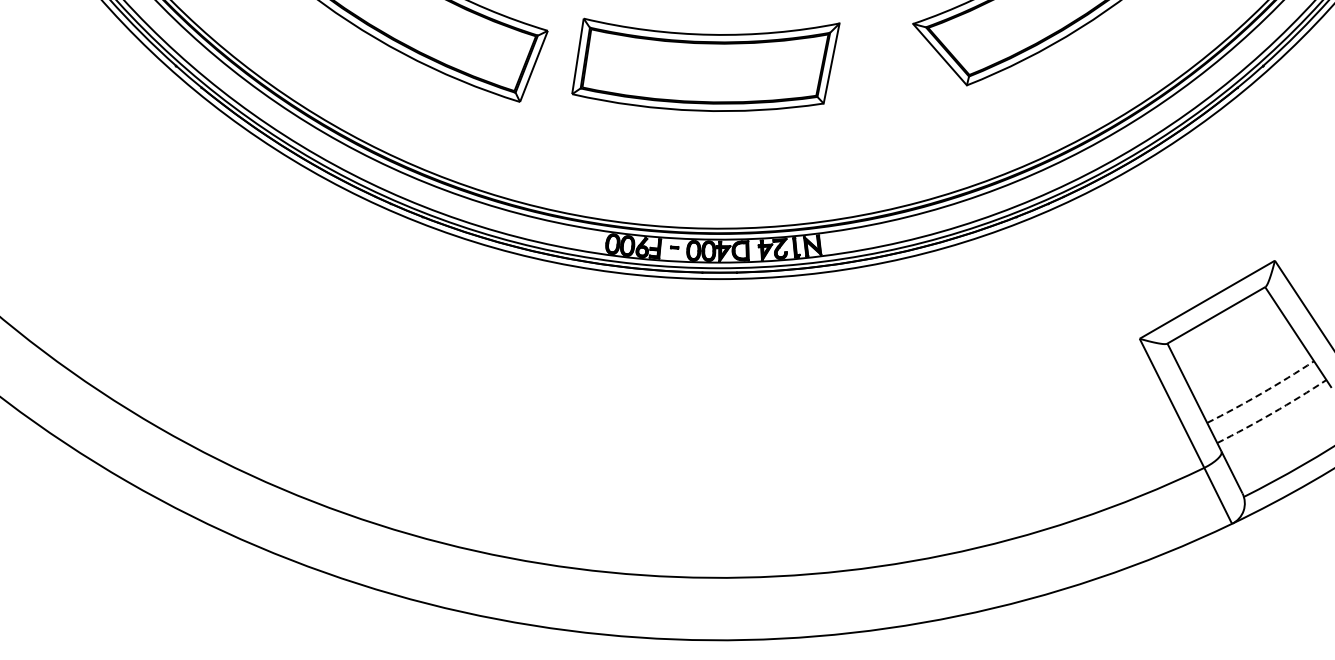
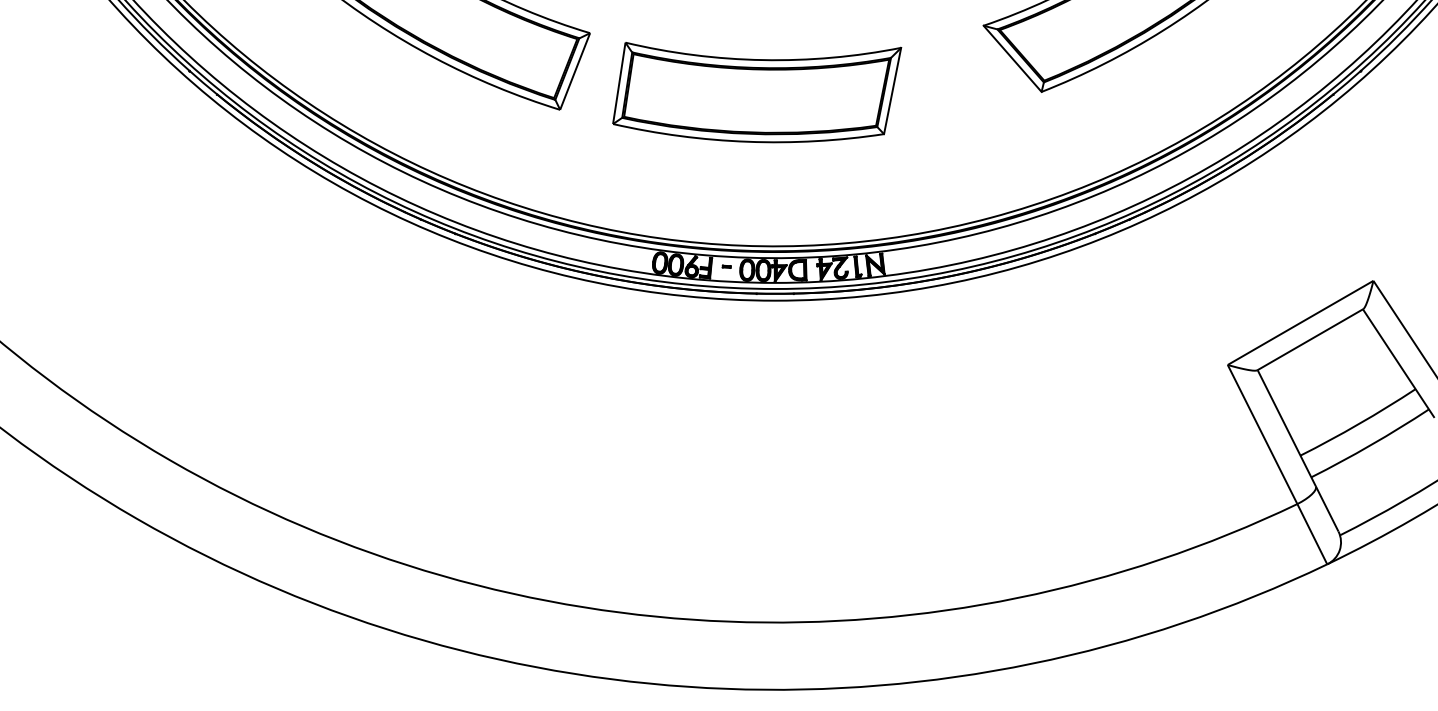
part: (705, 64) -> (756, 92), moved
arc: (1261, 393) -> (1358, 423), dashed -> solid
arc: (1272, 413) -> (1370, 445), dashed -> solid

